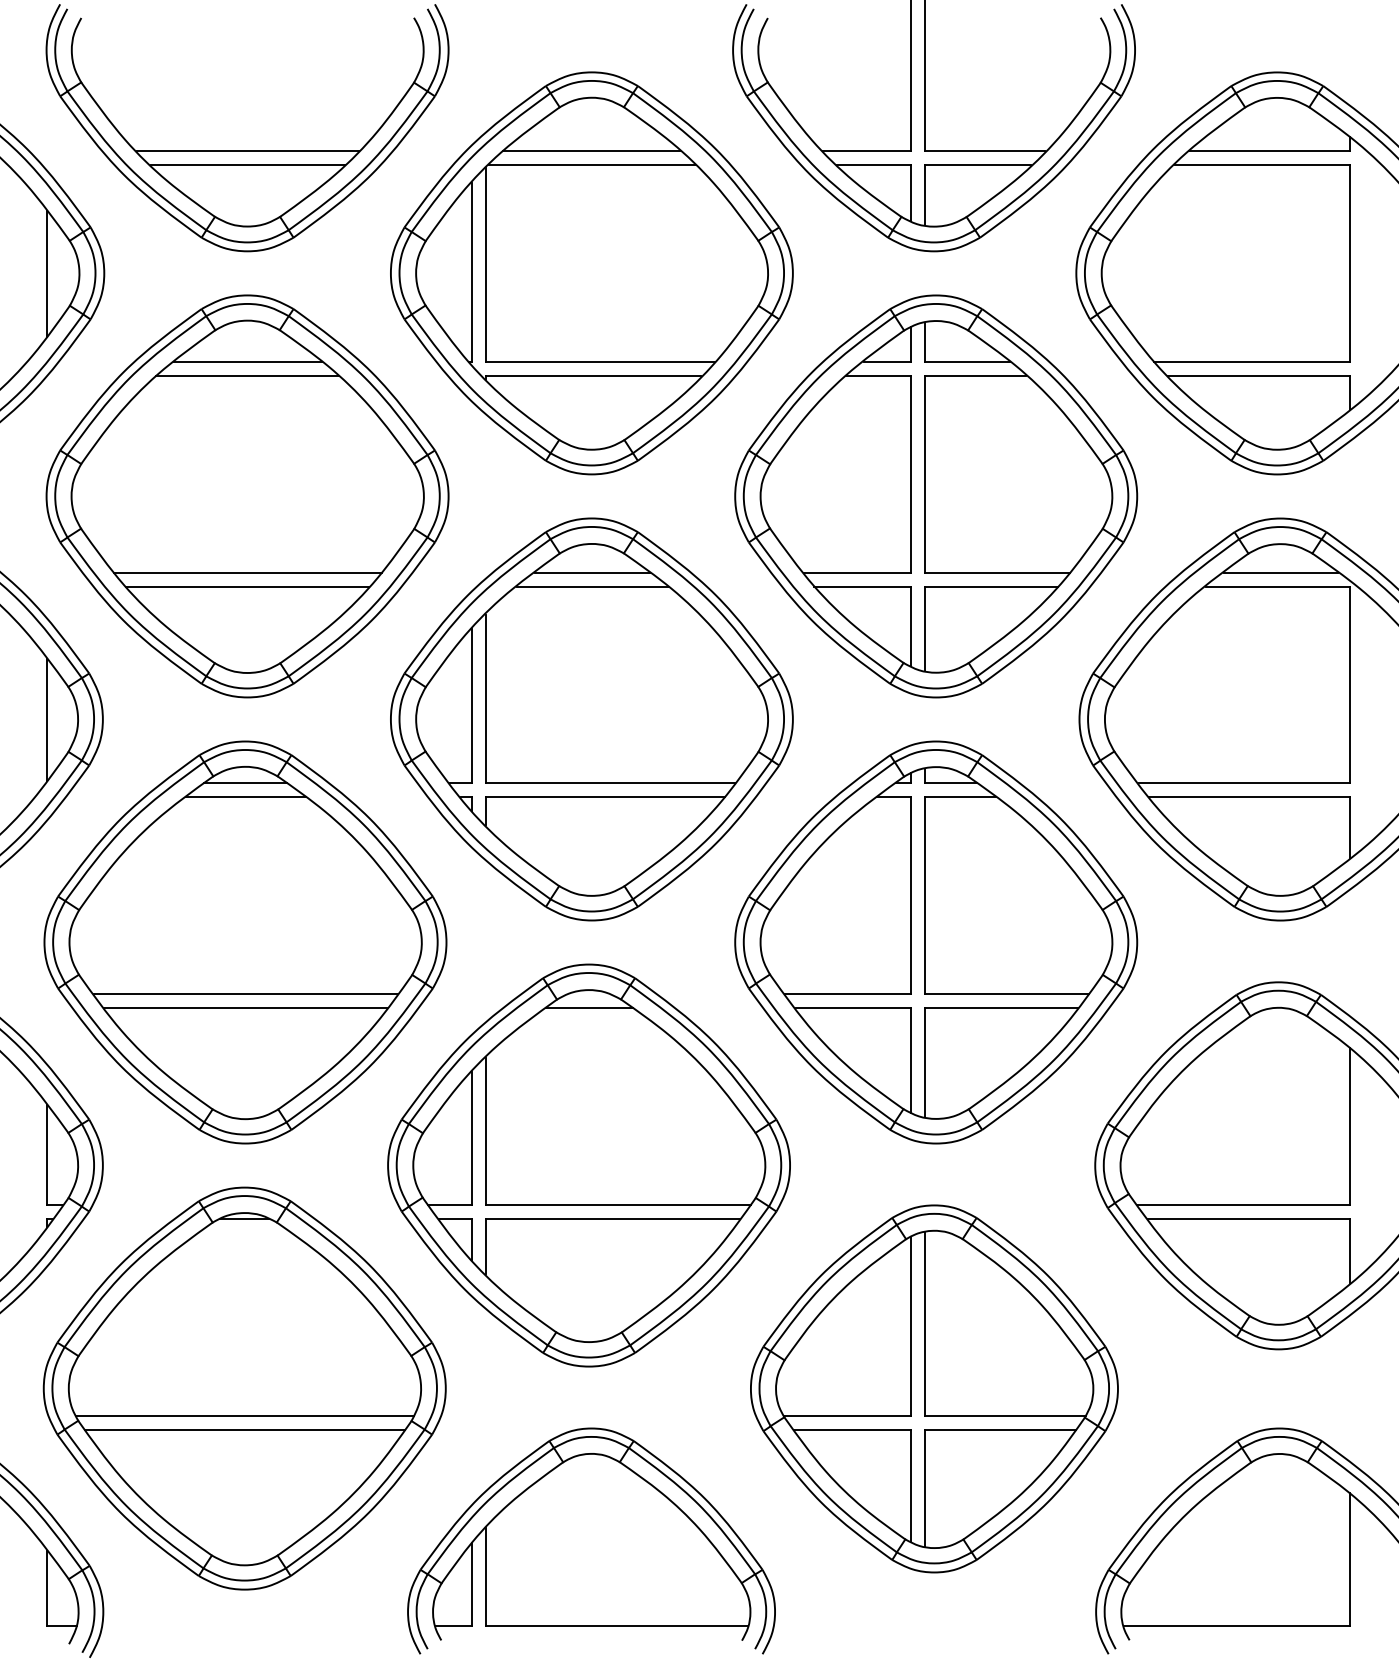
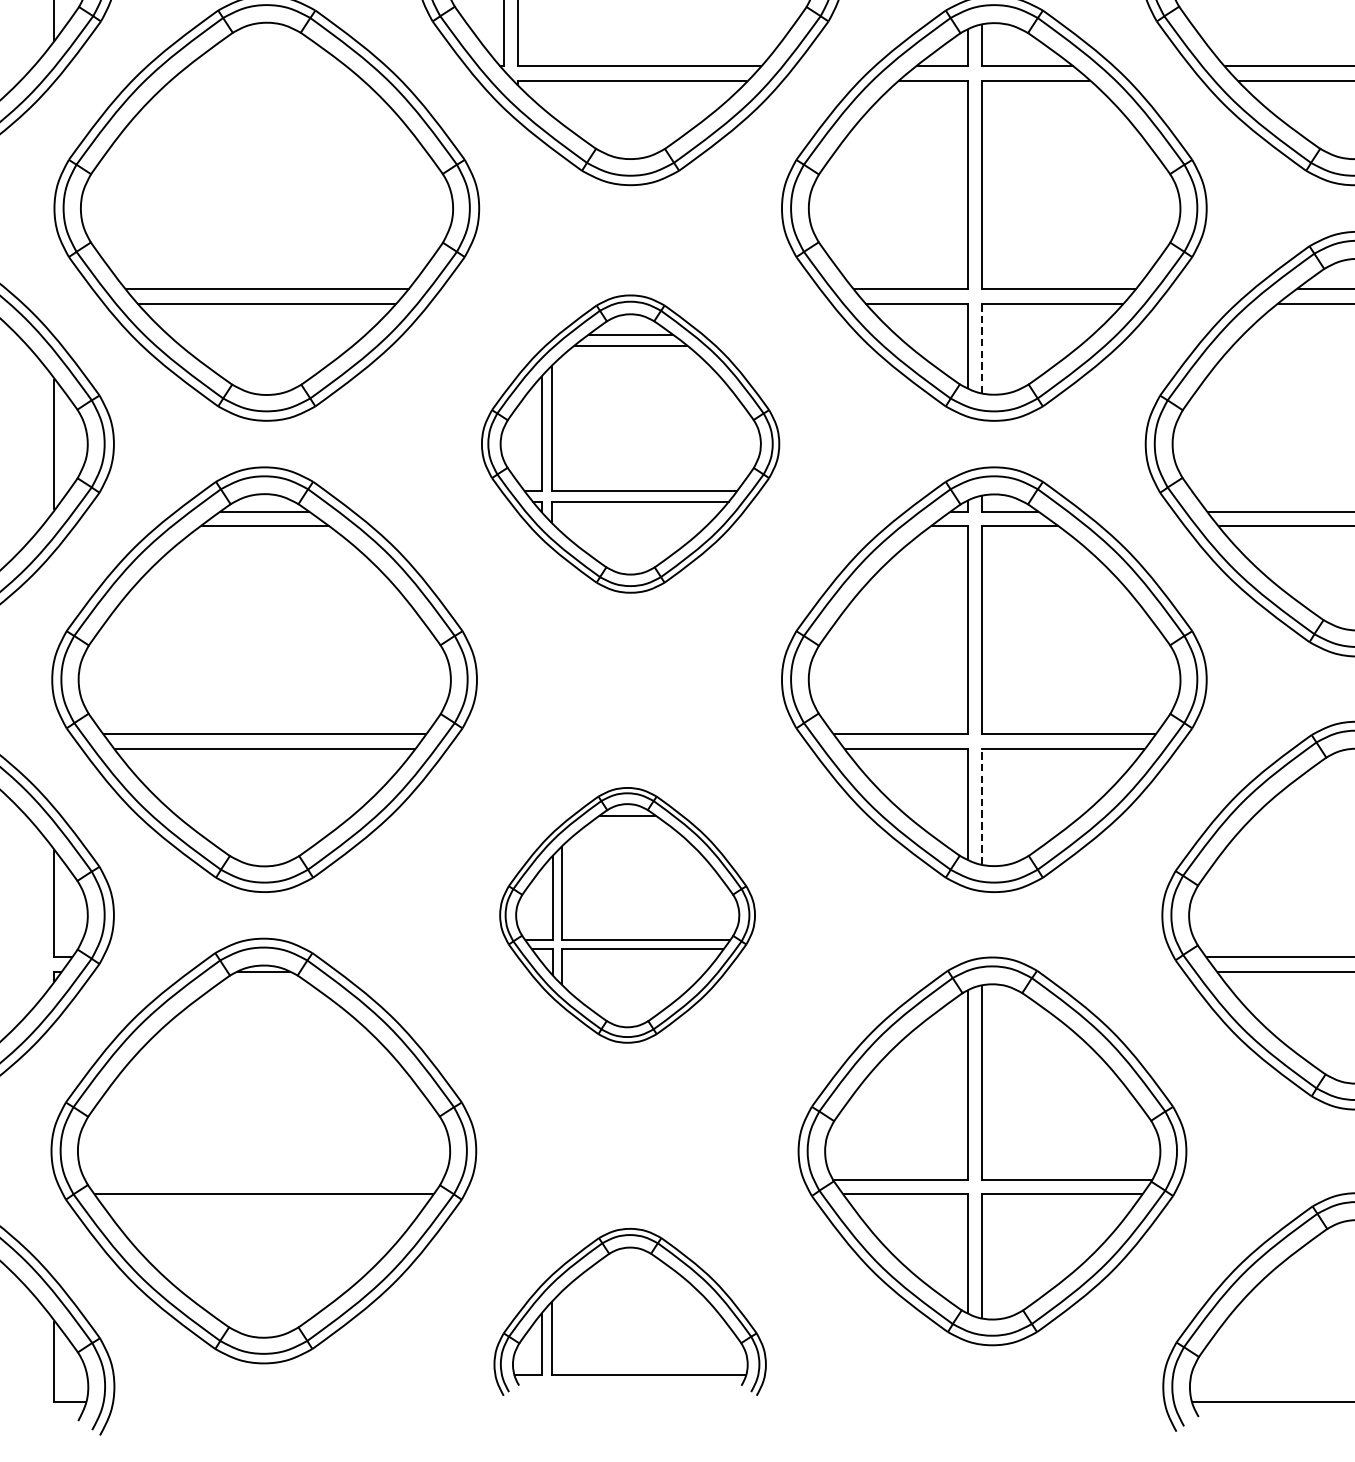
line: (248, 361) -> (267, 65), removed
line: (247, 375) -> (266, 80), removed
line: (924, 628) -> (981, 347), solid -> dashed
part: (591, 719) -> (630, 444), size x0.7
line: (924, 1062) -> (981, 806), solid -> dashed
part: (588, 1165) -> (626, 915), size x0.6
line: (244, 1415) -> (263, 1179), removed
part: (591, 1540) -> (630, 1311), size x0.7

